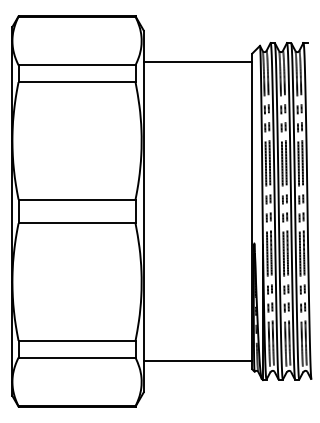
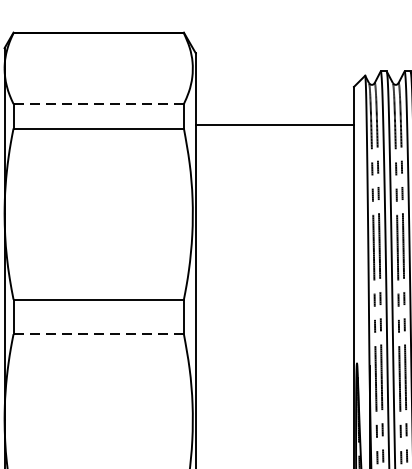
line: (197, 62) -> (274, 124), moved
line: (76, 65) -> (97, 104), solid -> dashed
line: (77, 223) -> (99, 334), solid -> dashed

